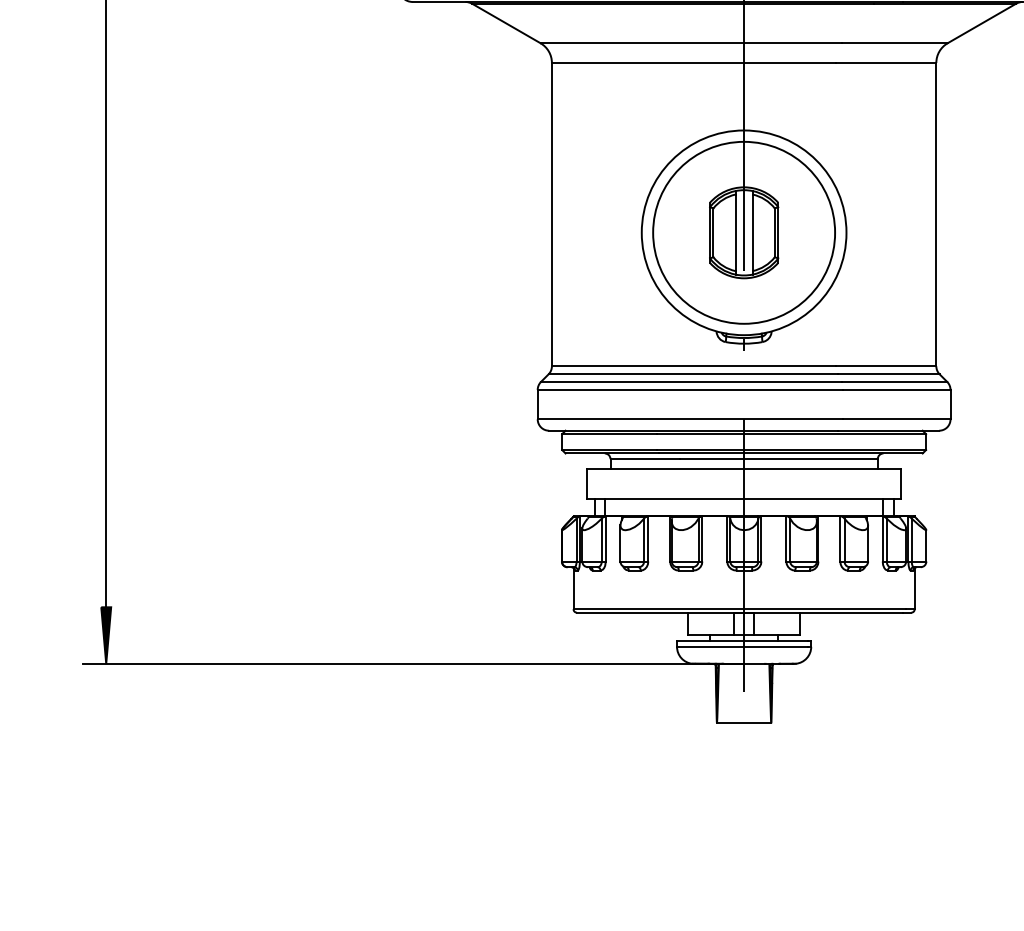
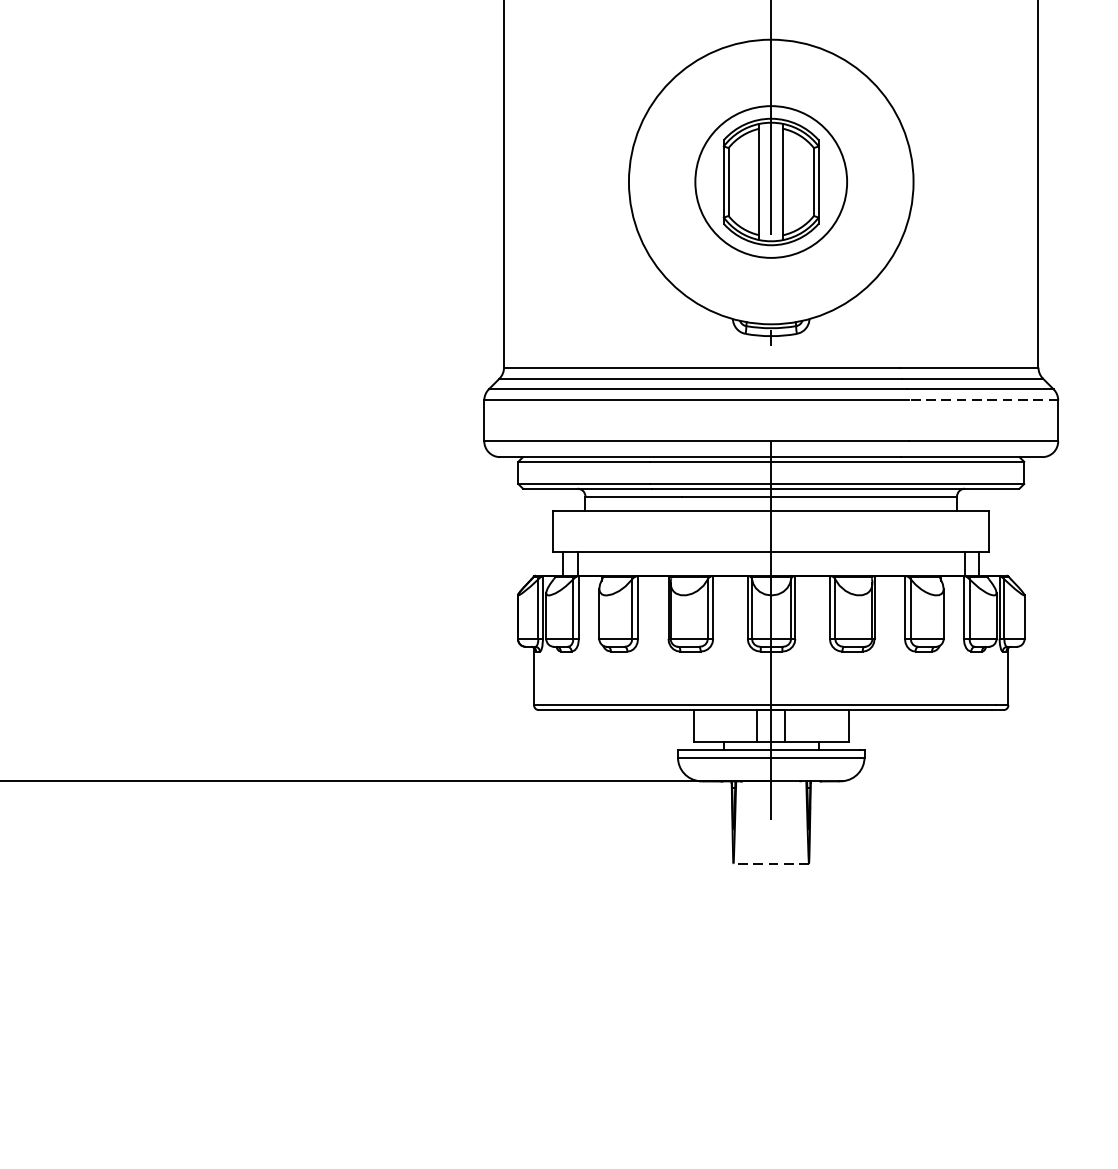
circle: (744, 232) -> (771, 181), size x0.6
line: (896, 389) -> (983, 399), solid -> dashed
line: (743, 723) -> (770, 864), solid -> dashed

